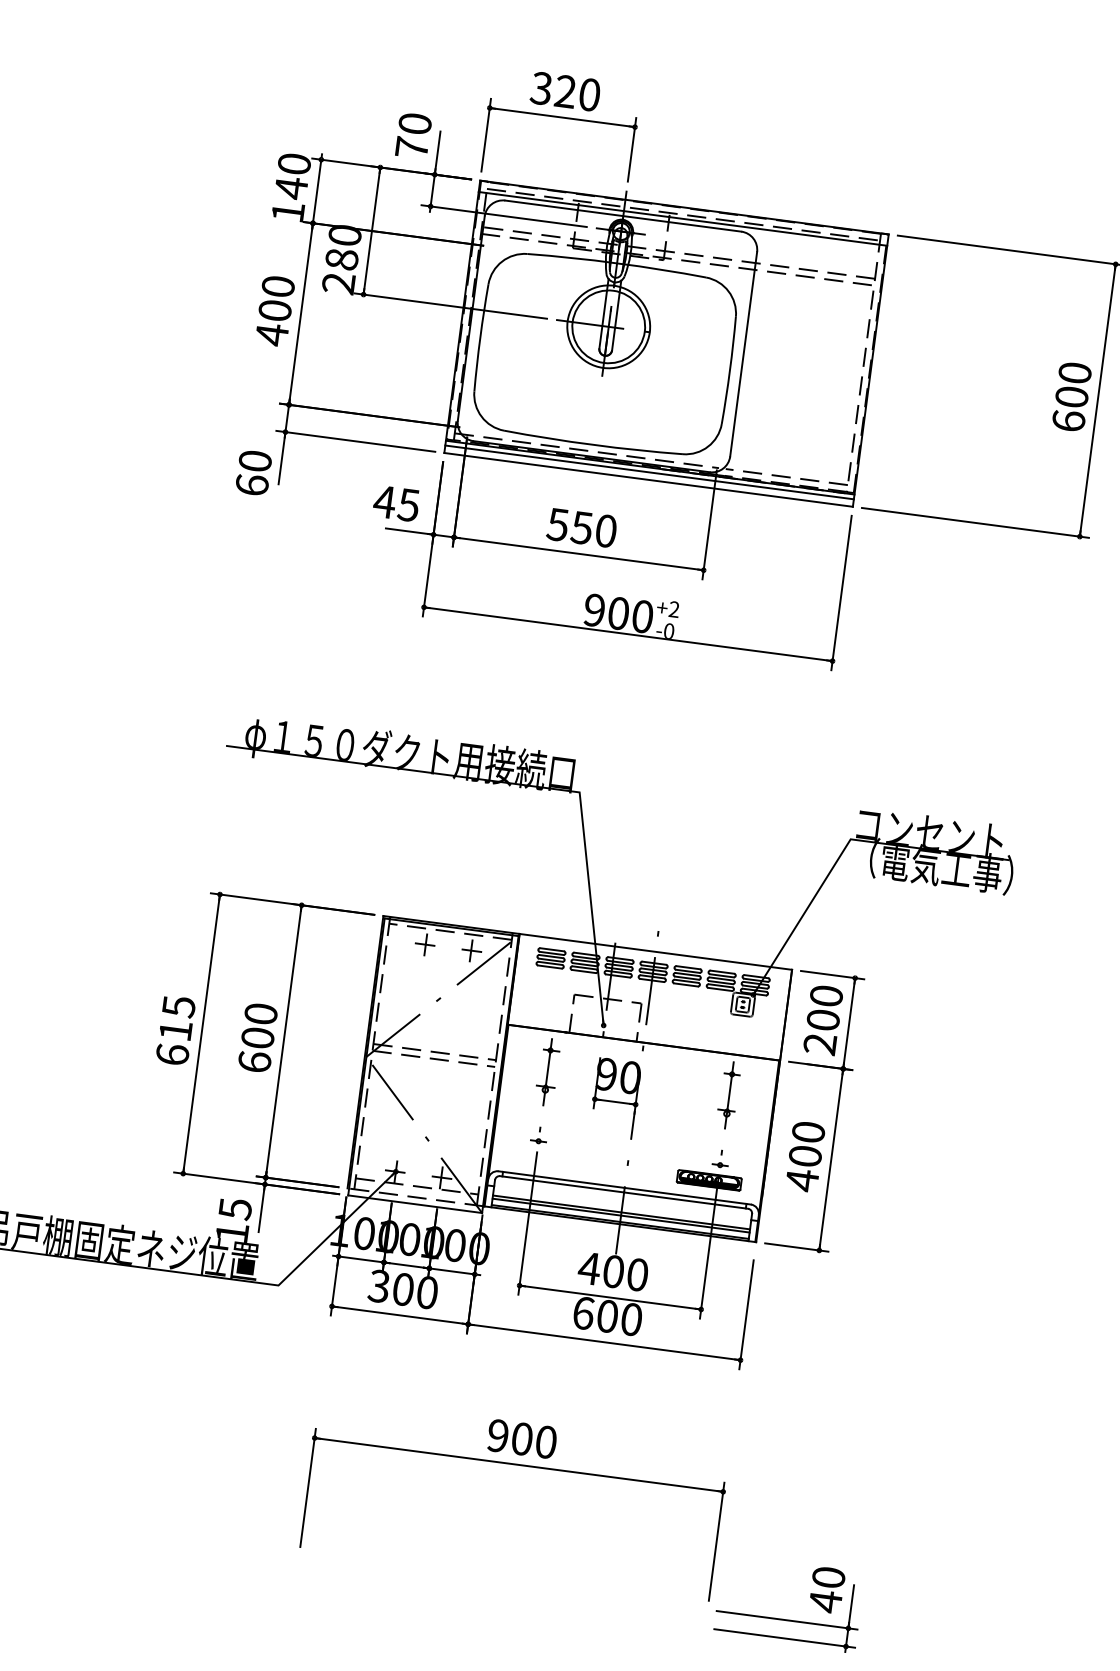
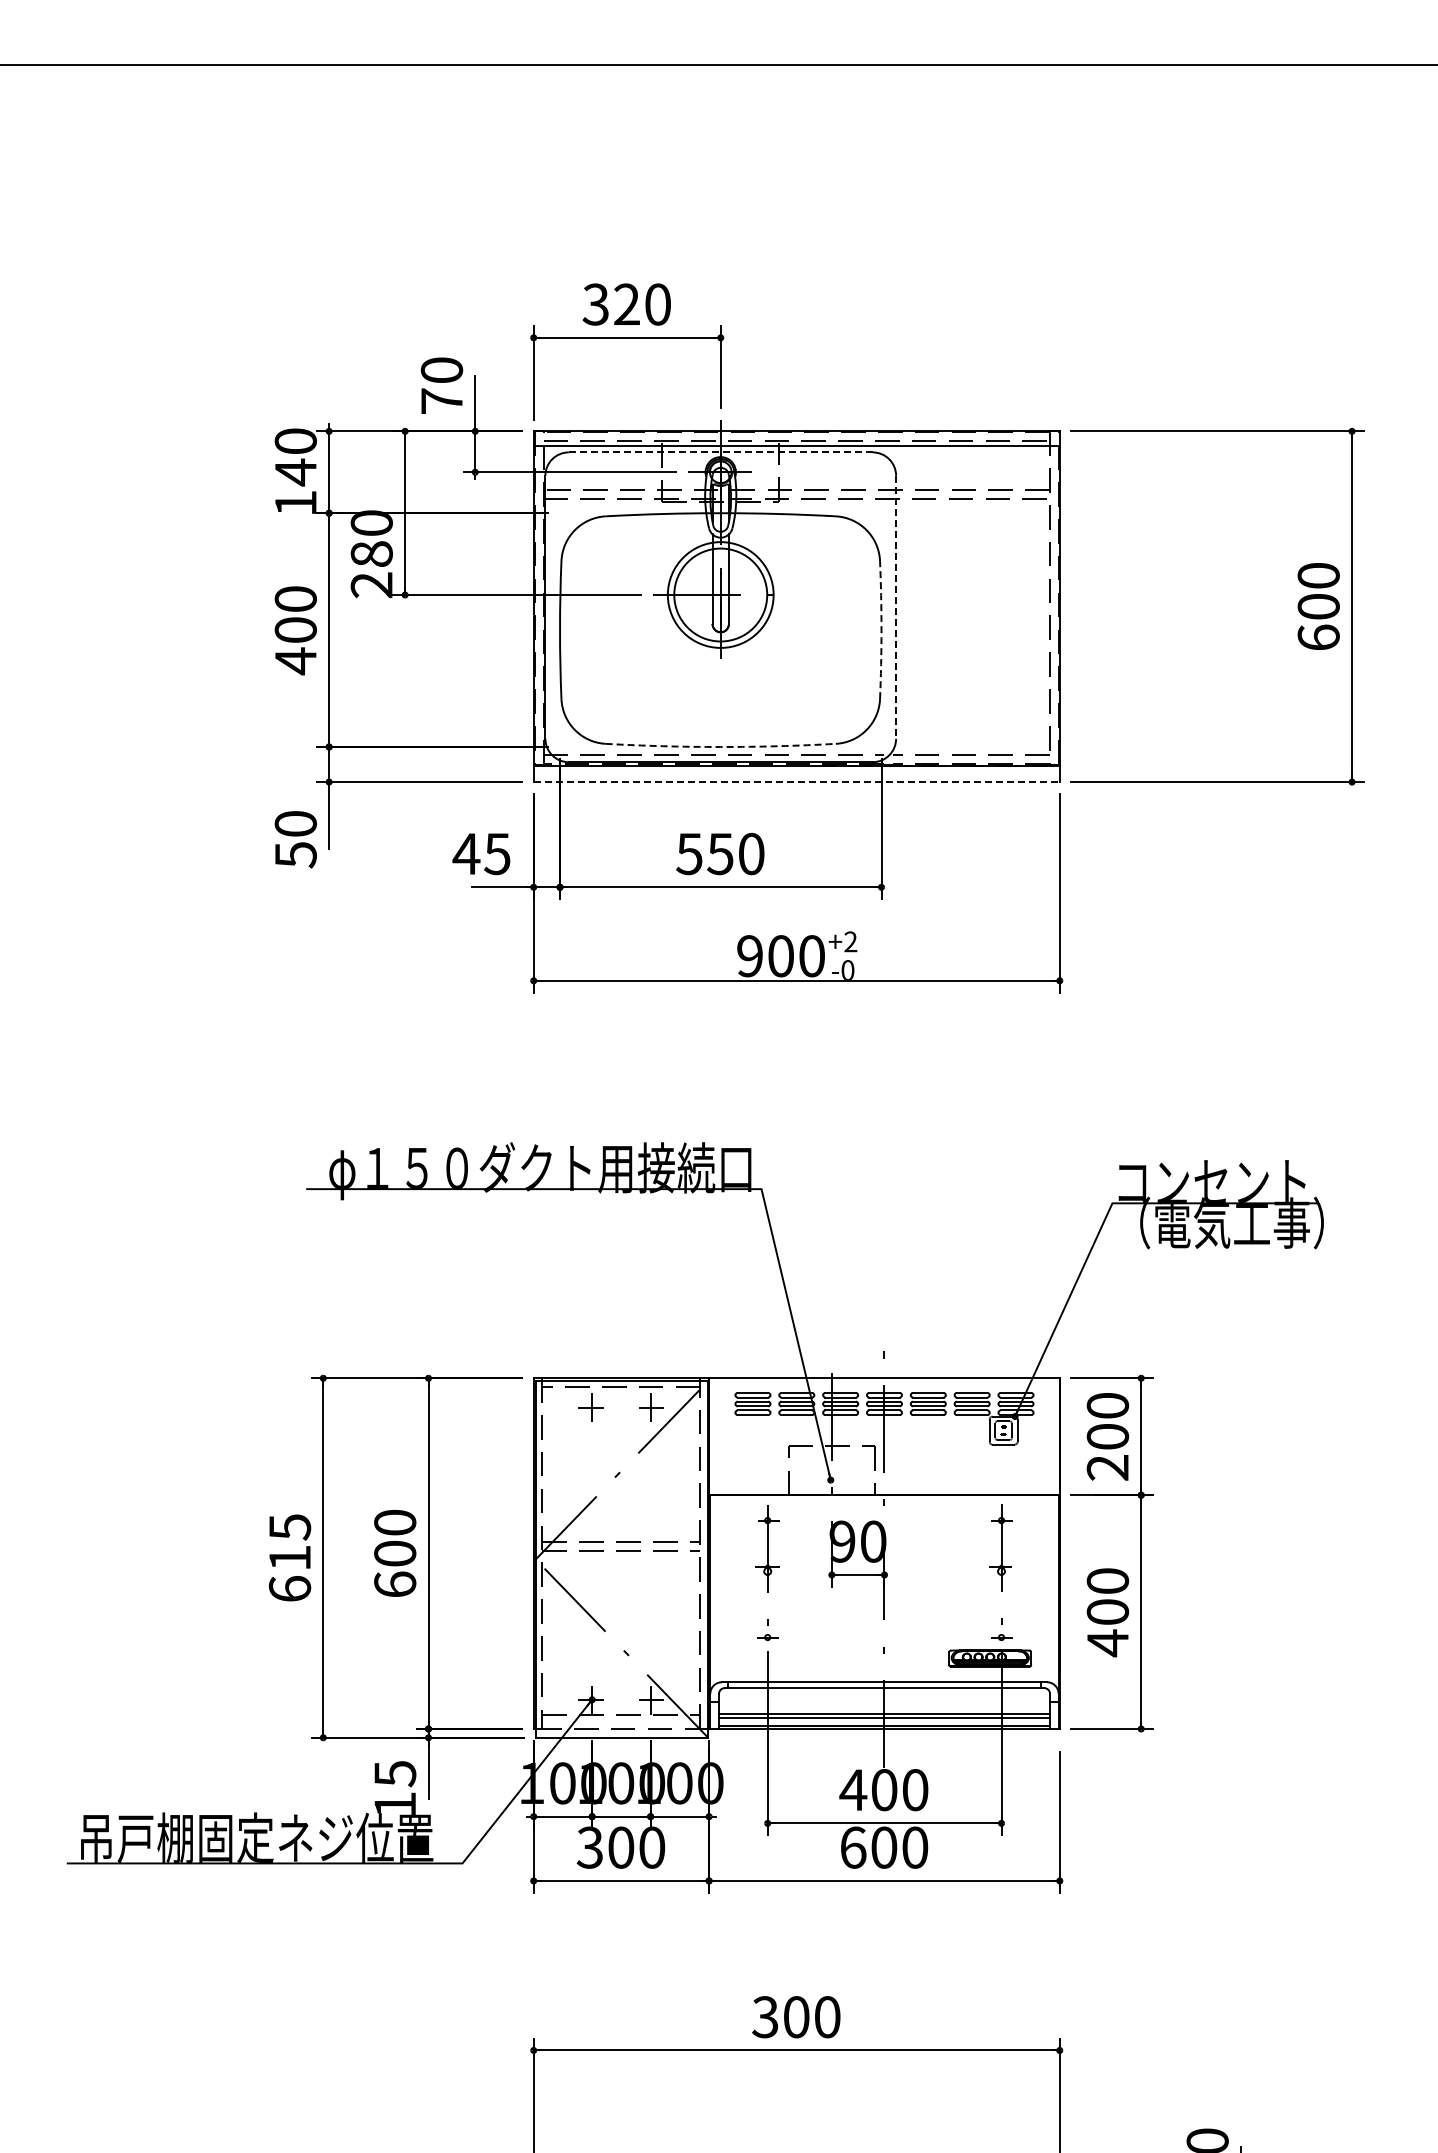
line: (623, 216) -> (720, 452), solid -> dashed
line: (743, 354) -> (896, 607), solid -> dashed
arc: (729, 370) -> (881, 630), solid -> dashed
arc: (592, 445) -> (720, 747), solid -> dashed
line: (649, 472) -> (796, 772), removed
line: (649, 480) -> (797, 782), solid -> dashed
text: (251, 484) -> (295, 854), 60 -> 50
text: (498, 1436) -> (765, 2017), 900 -> 300

